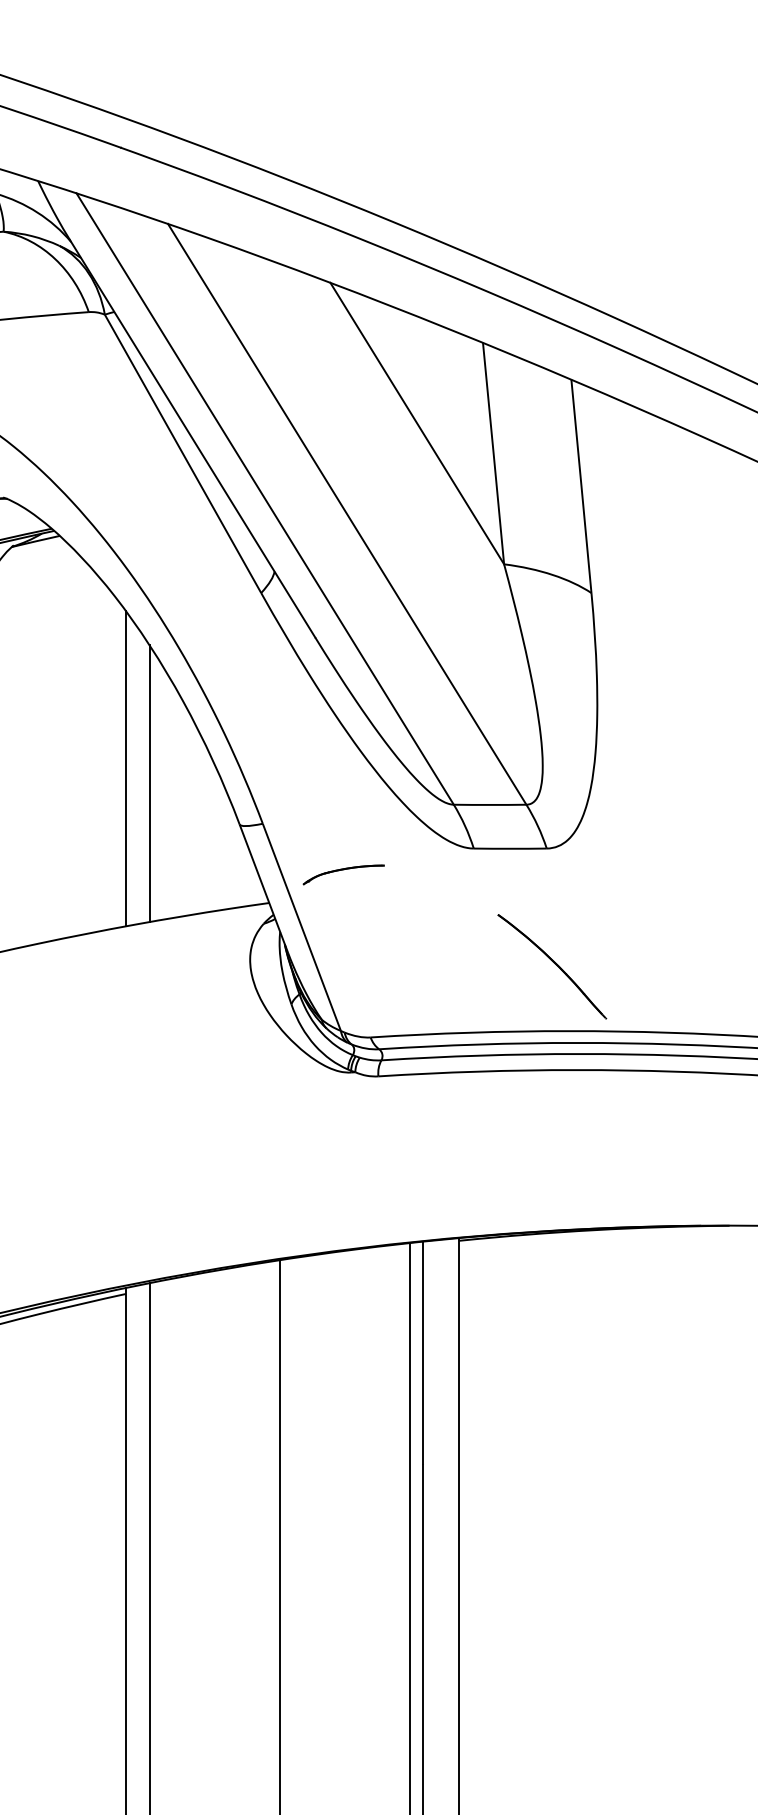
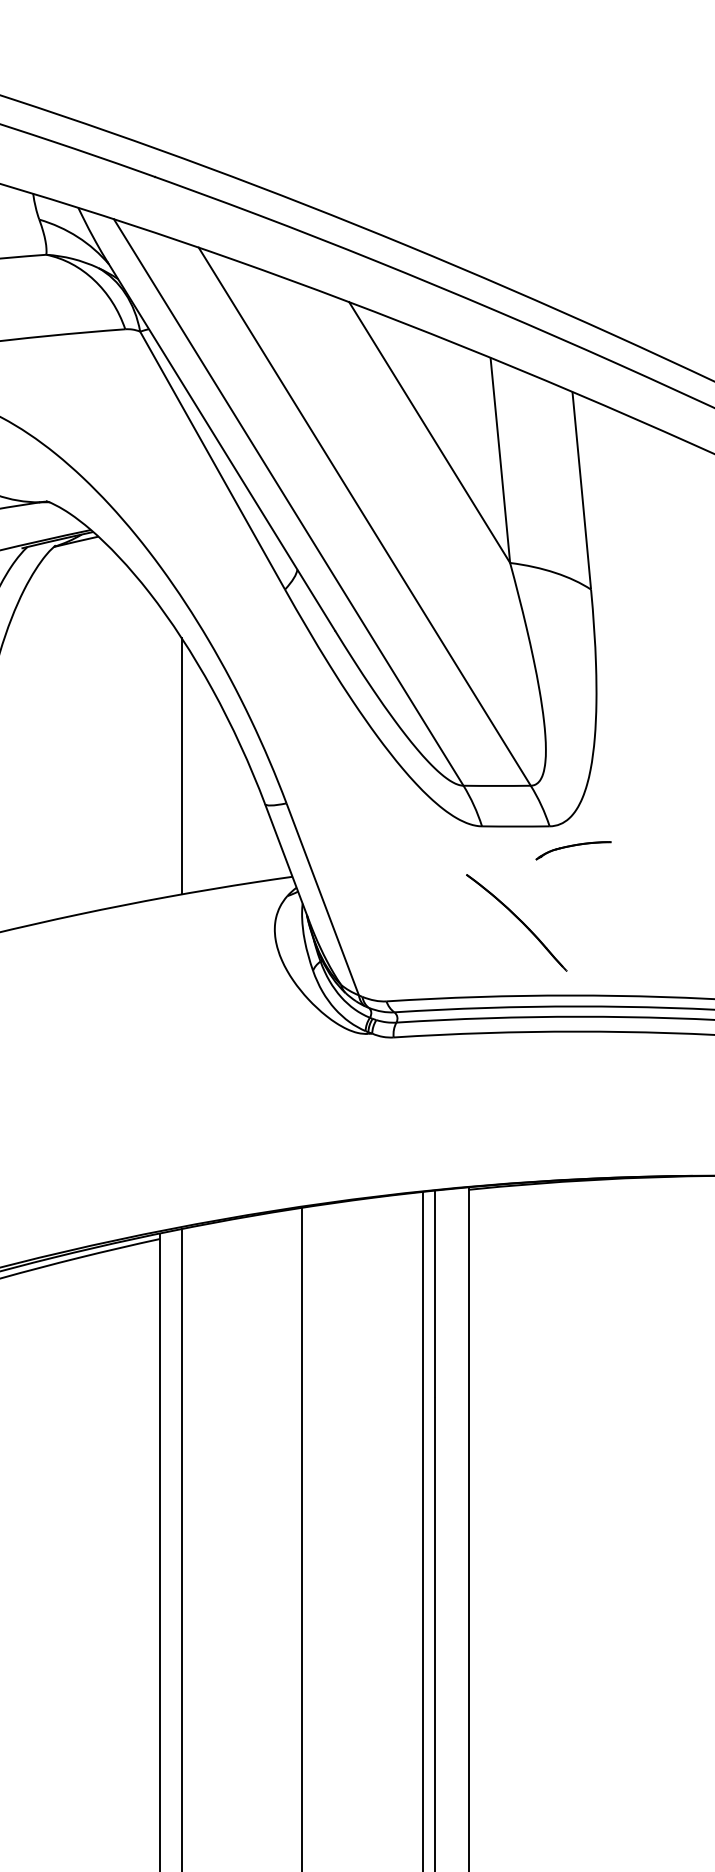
line: (125, 768) -> (159, 752), removed
part: (343, 874) -> (573, 850), moved
part: (551, 966) -> (516, 922), moved

